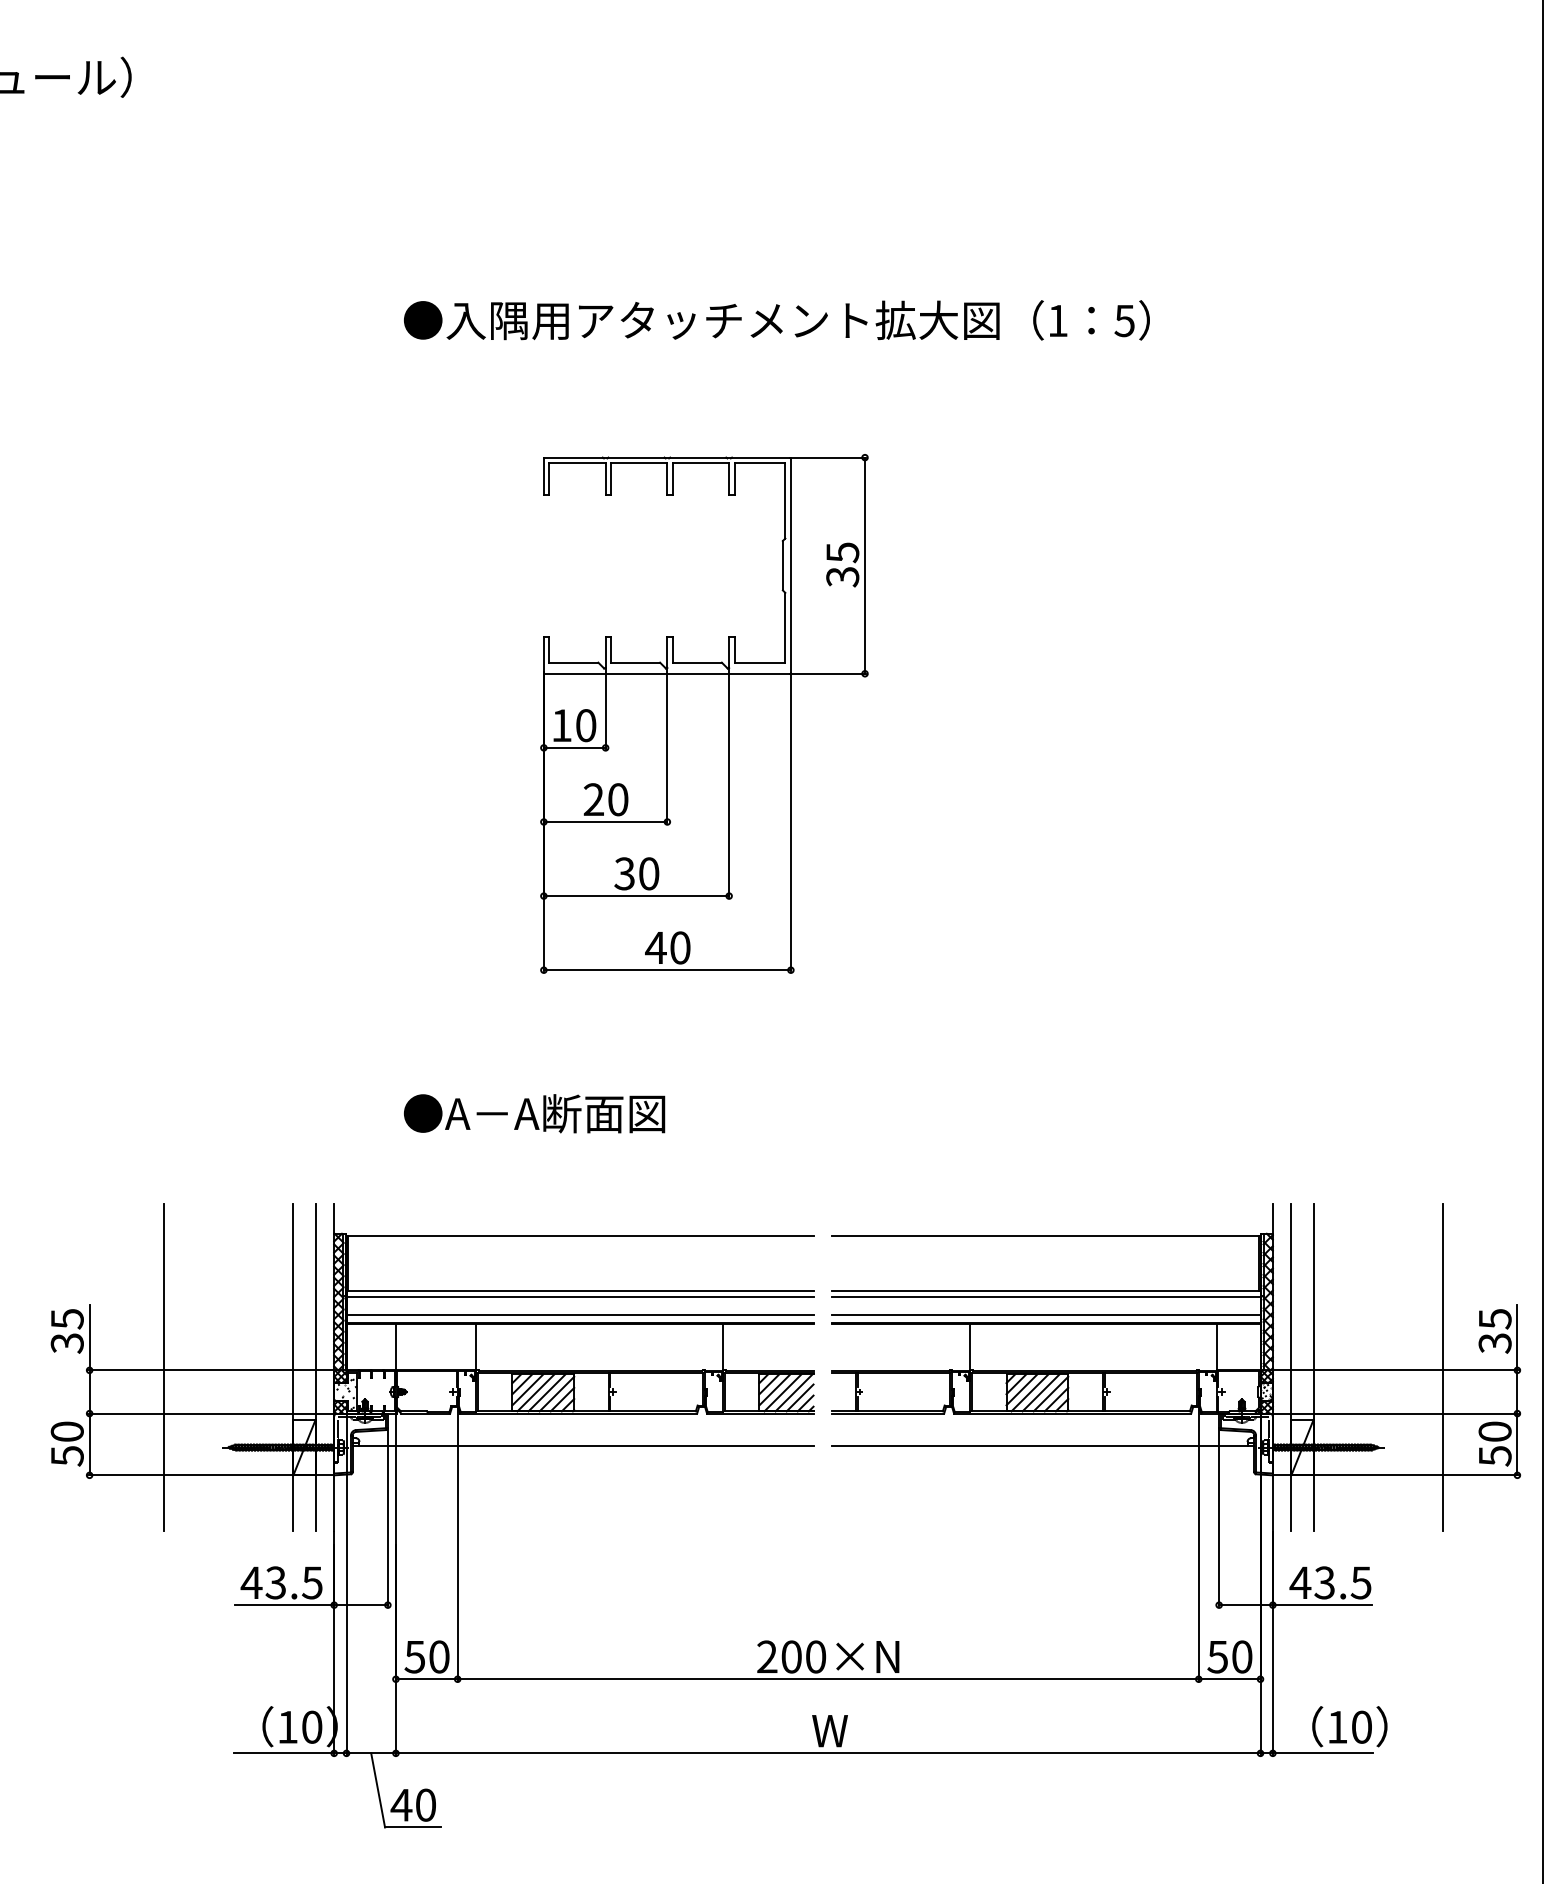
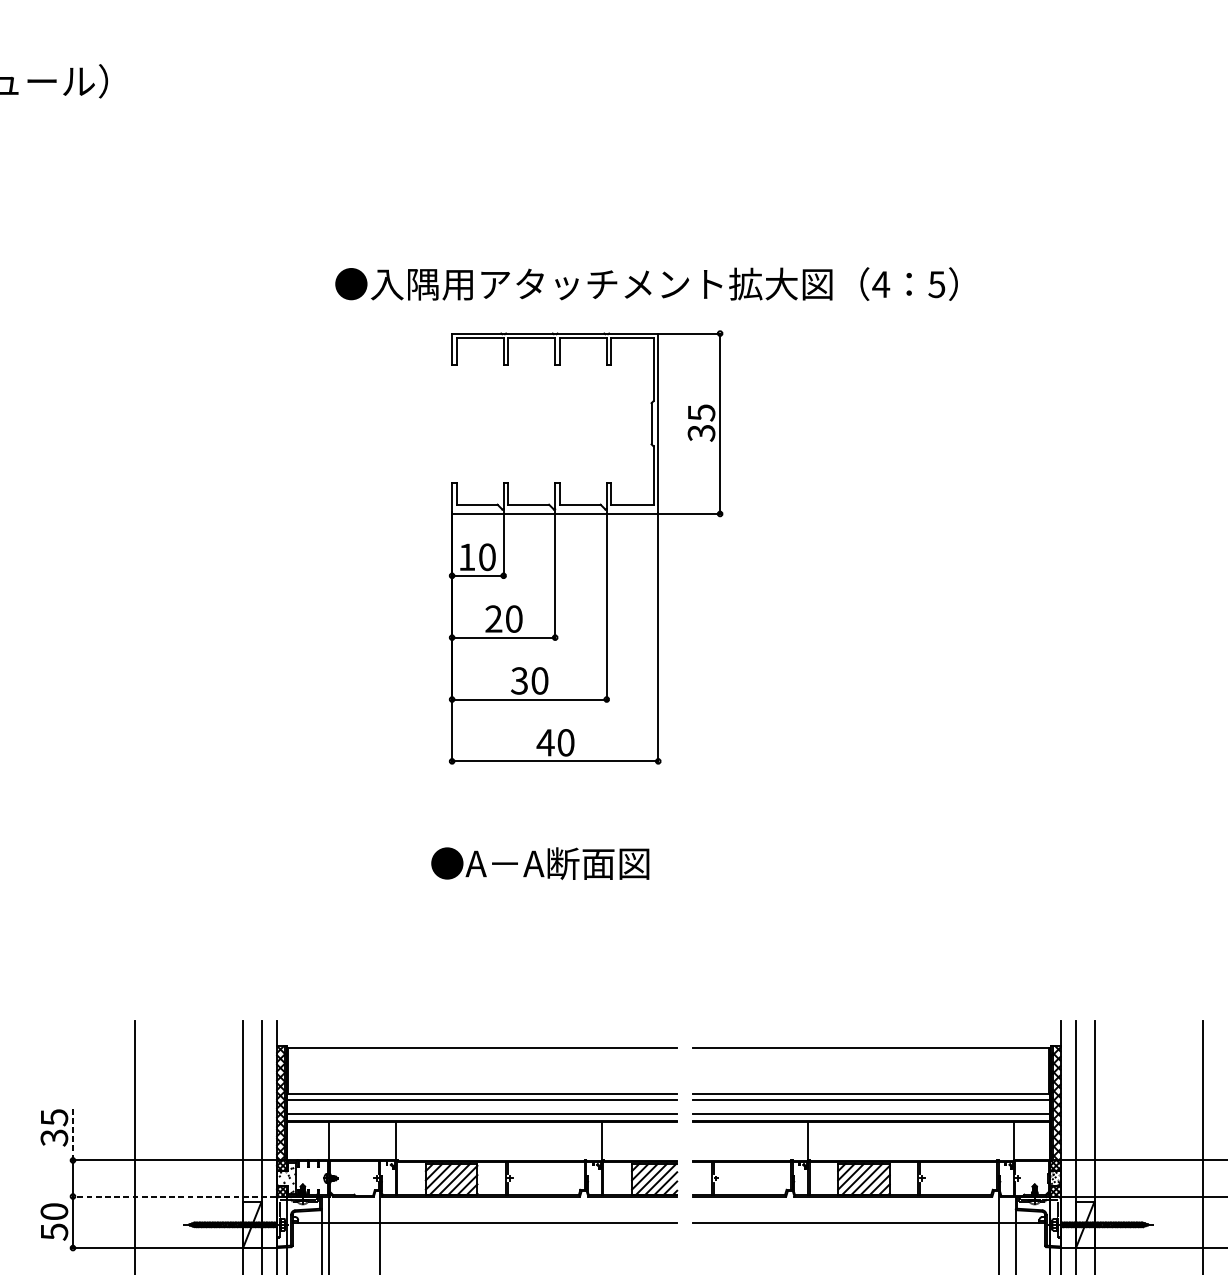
text: (1057, 320) -> (880, 284), 1 -> 4
part: (704, 713) -> (586, 547), moved
text: (534, 1113) -> (540, 863), moved
line: (89, 1337) -> (72, 1133), solid -> dashed
line: (210, 1413) -> (173, 1196), solid -> dashed

